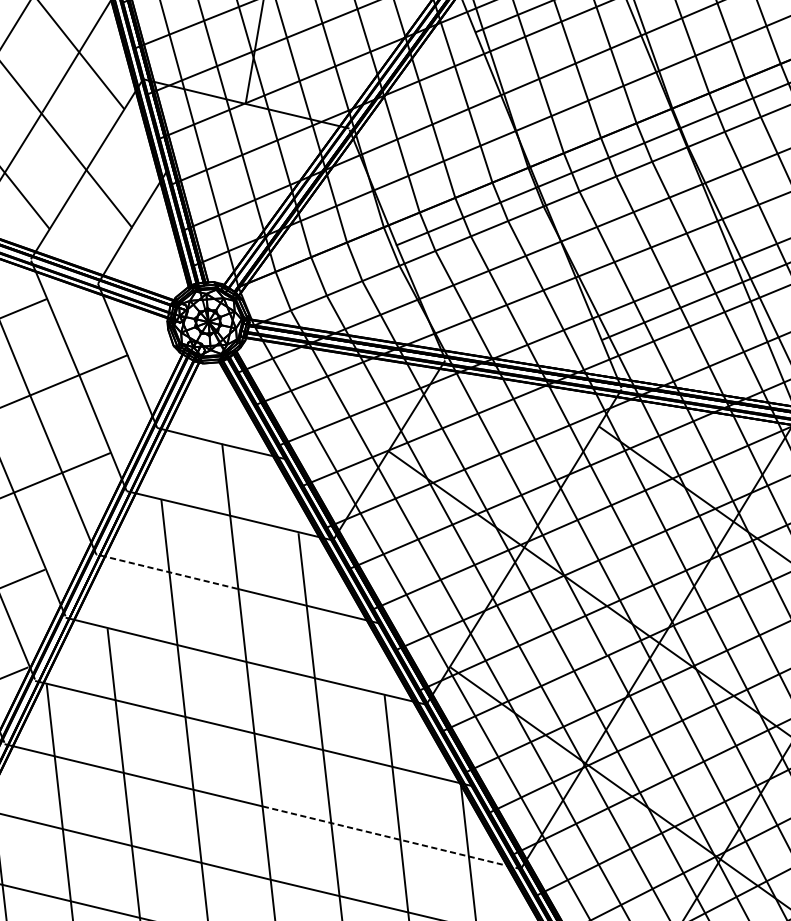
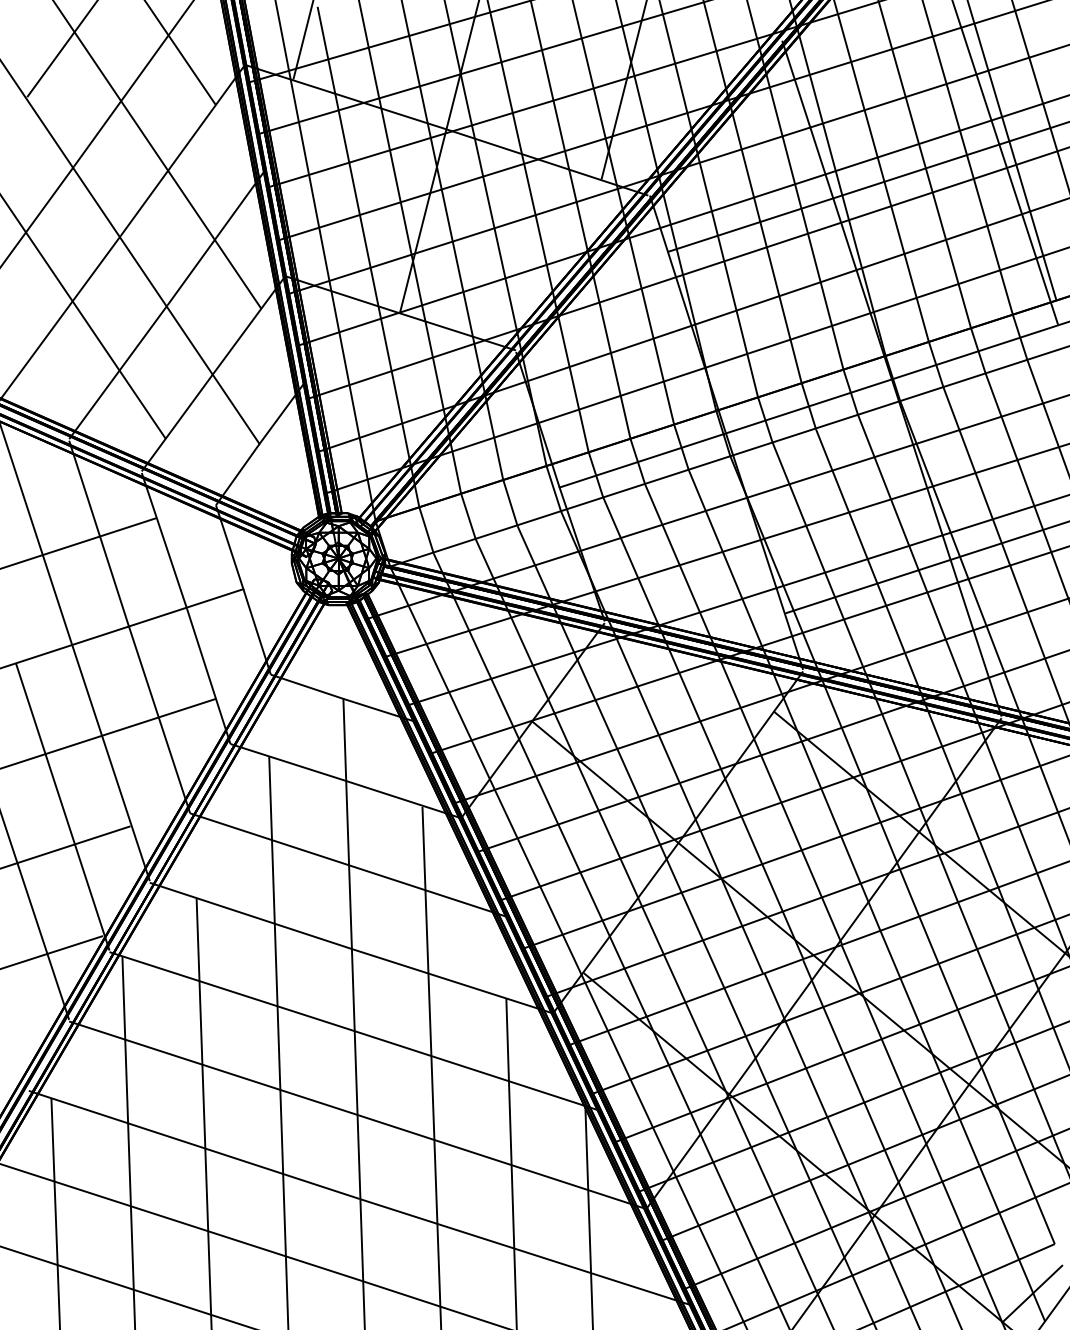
line: (166, 571) -> (268, 839), dashed -> solid
line: (391, 838) -> (501, 1162), dashed -> solid

